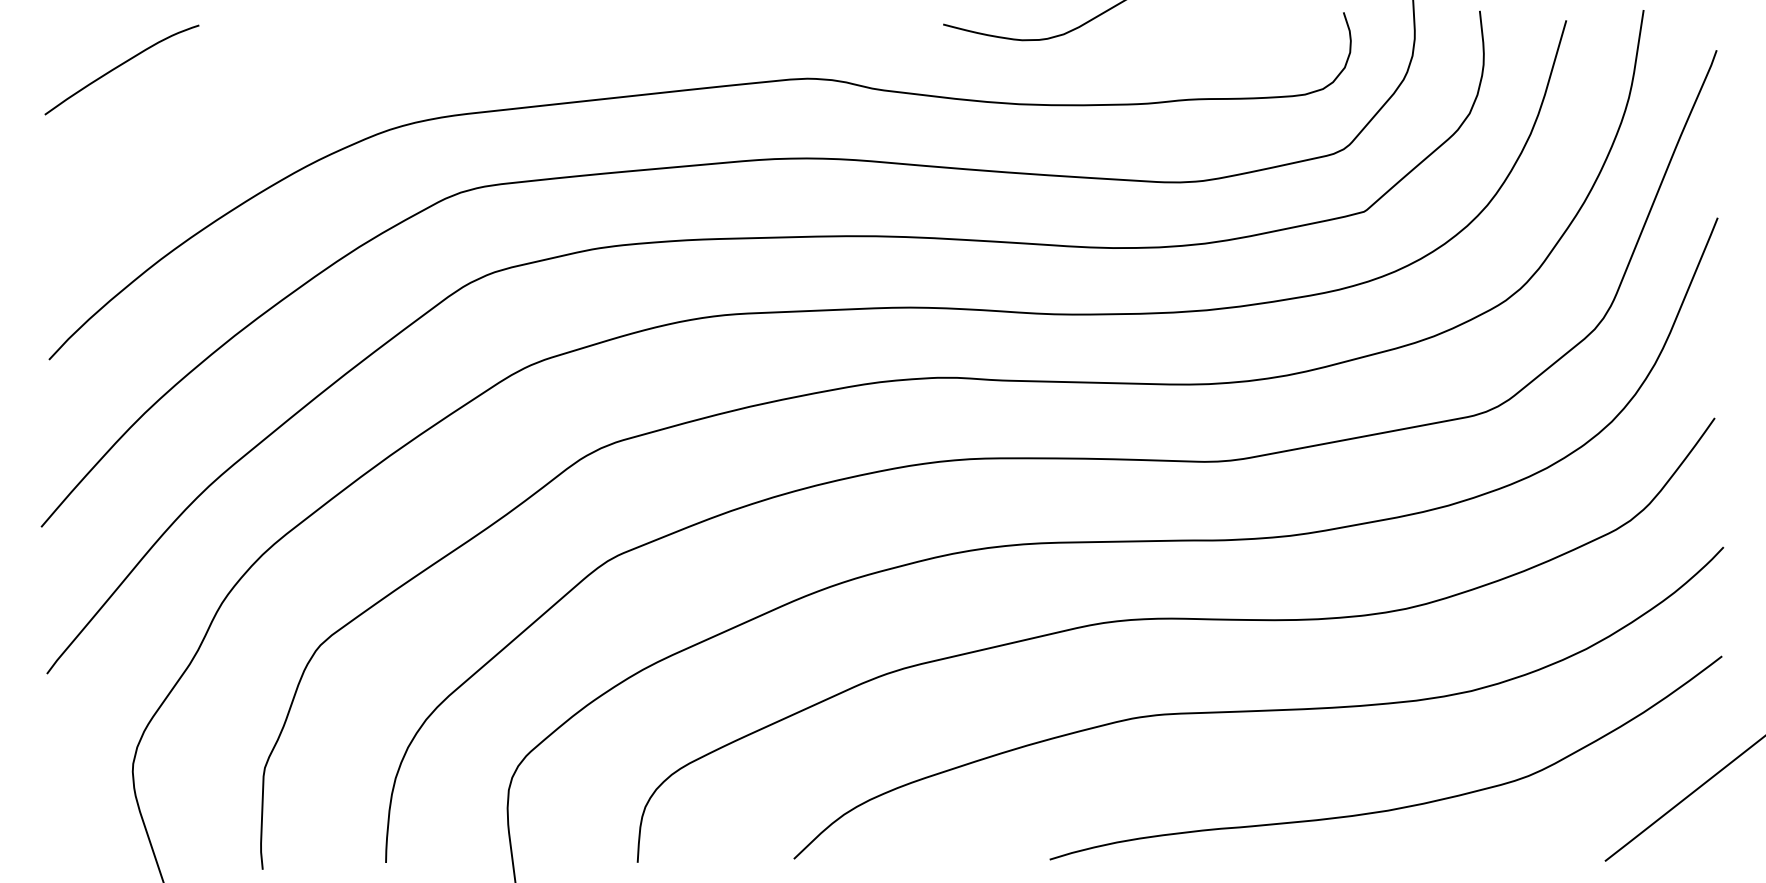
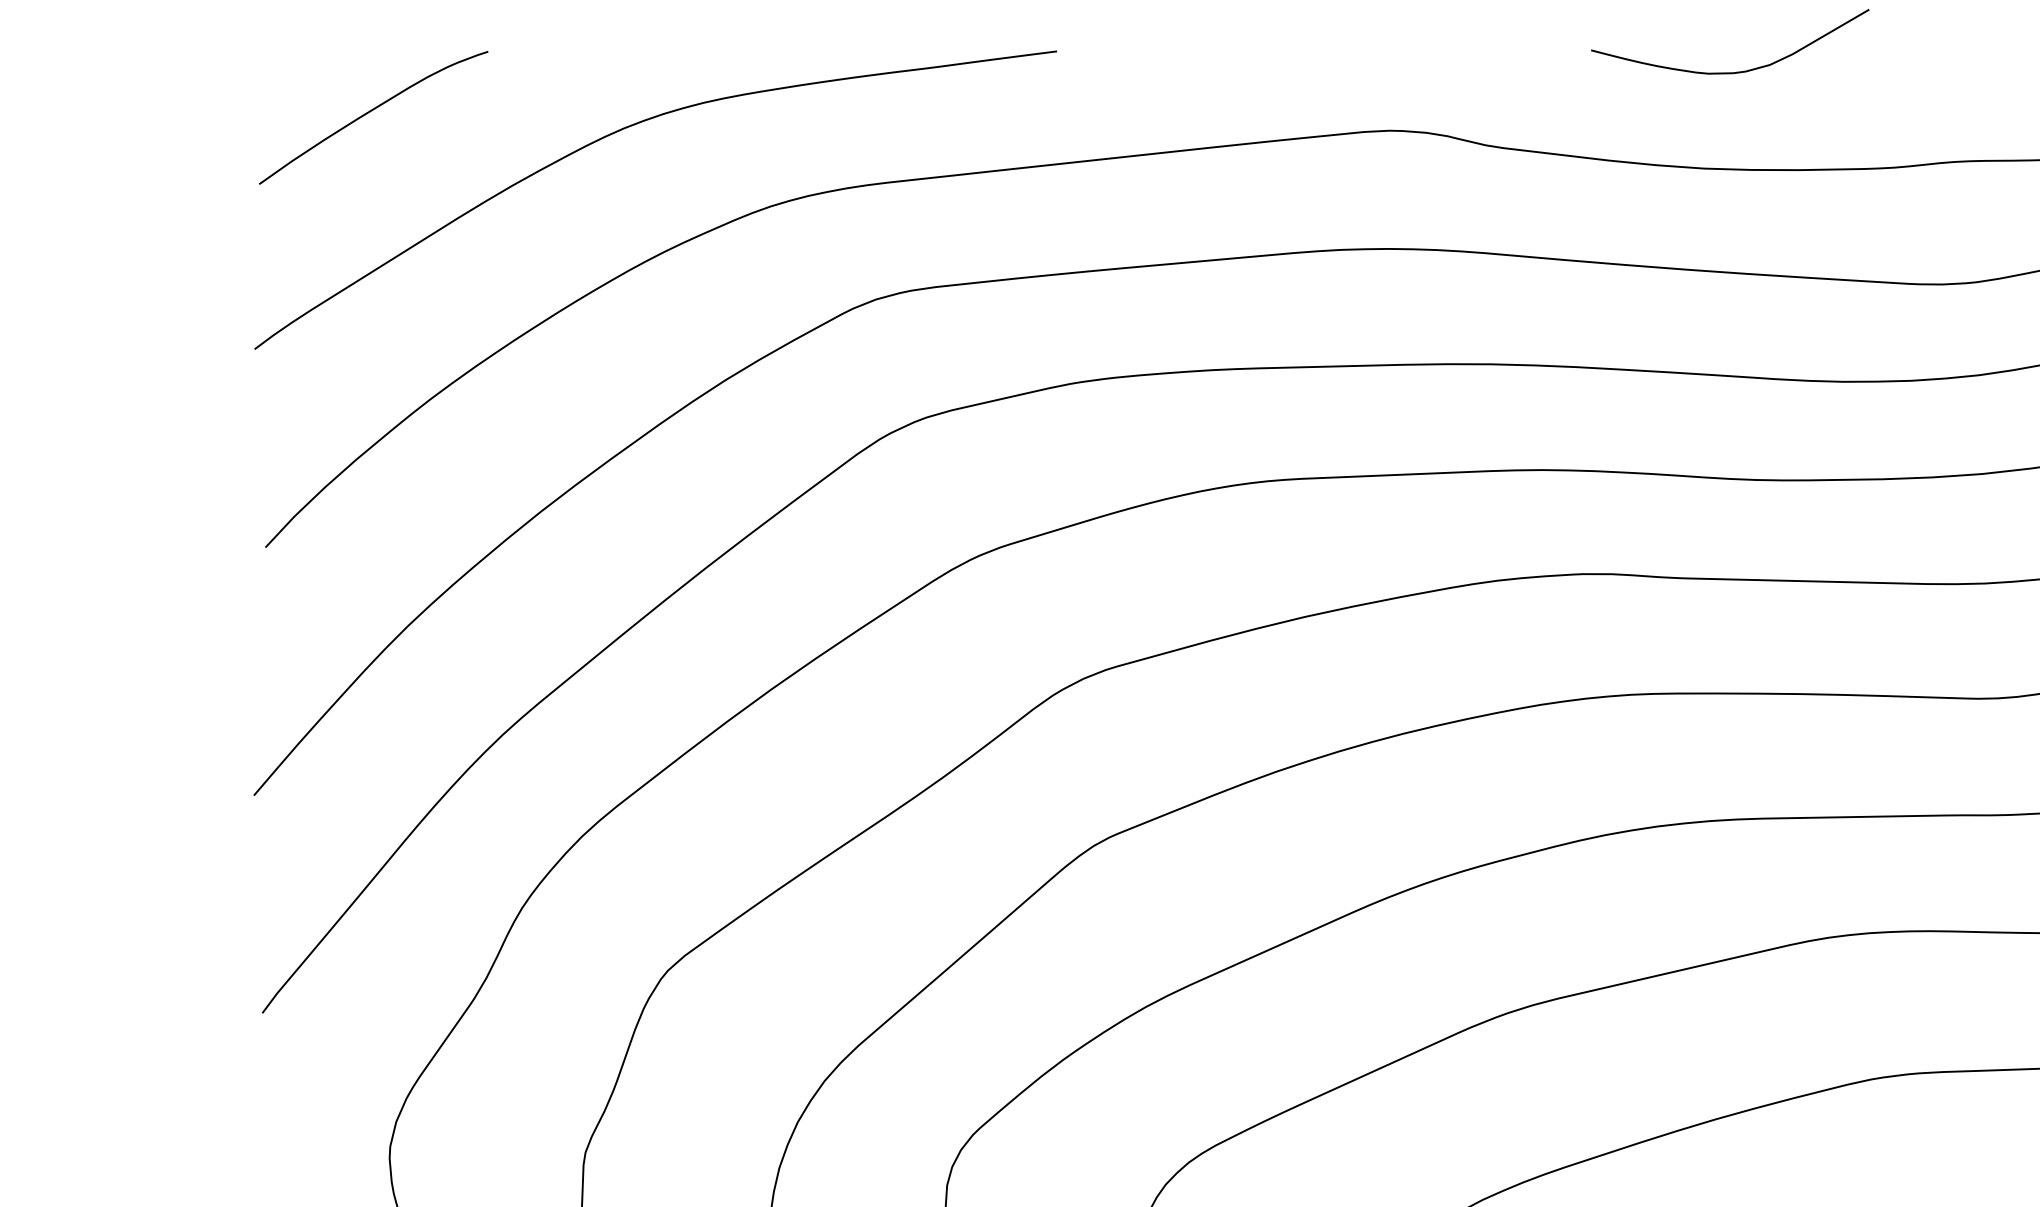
curve: (293, 77) -> (627, 128), added

